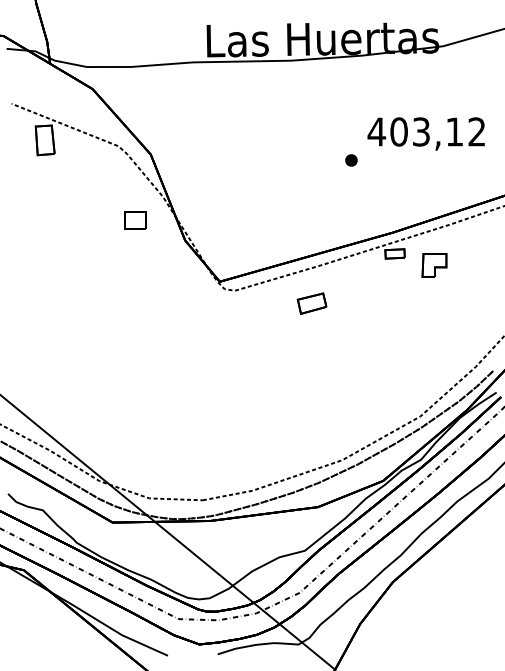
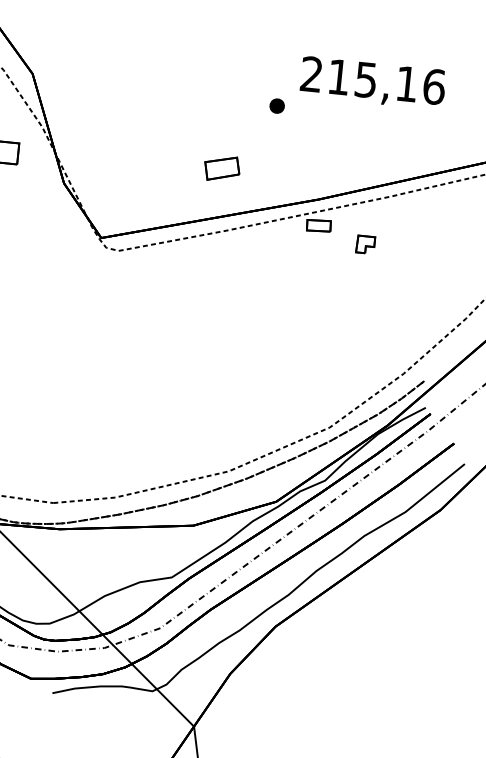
text: (426, 131) -> (372, 80), 403,12 -> 215,16
part: (434, 265) -> (365, 244), size x0.6
part: (311, 303) -> (221, 168), moved

